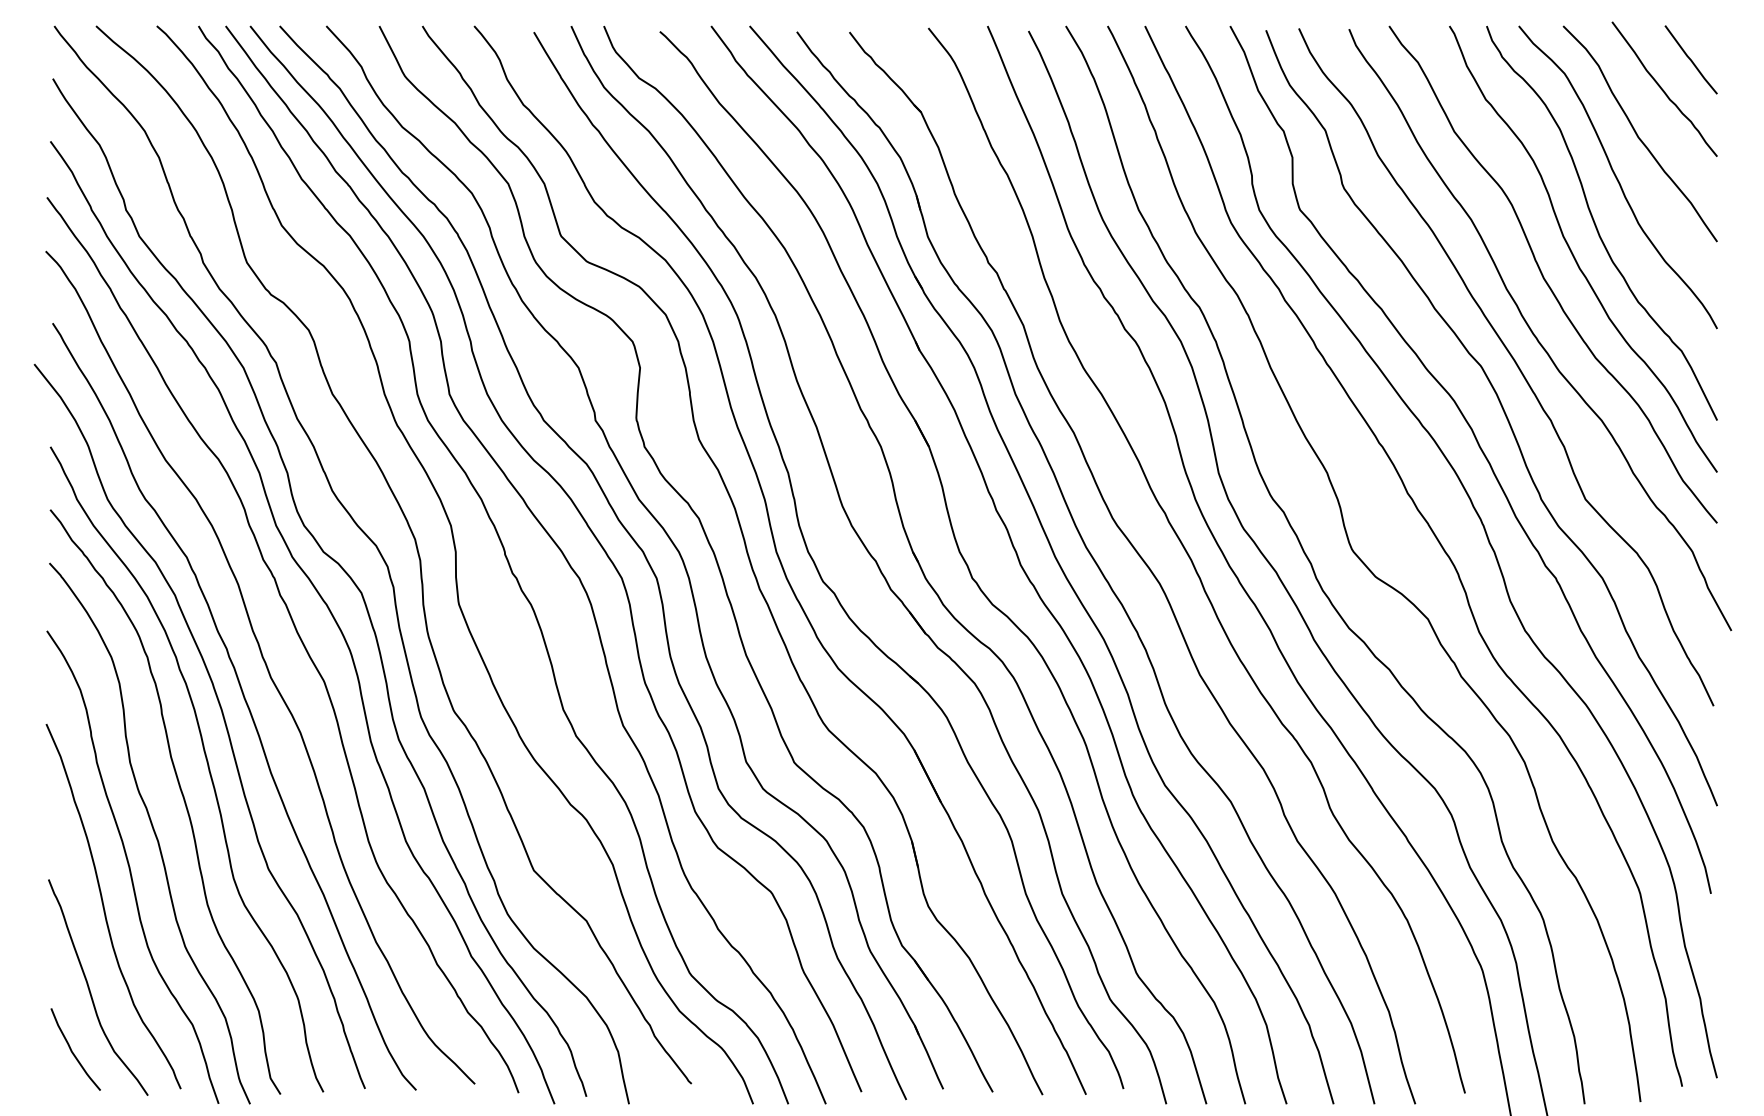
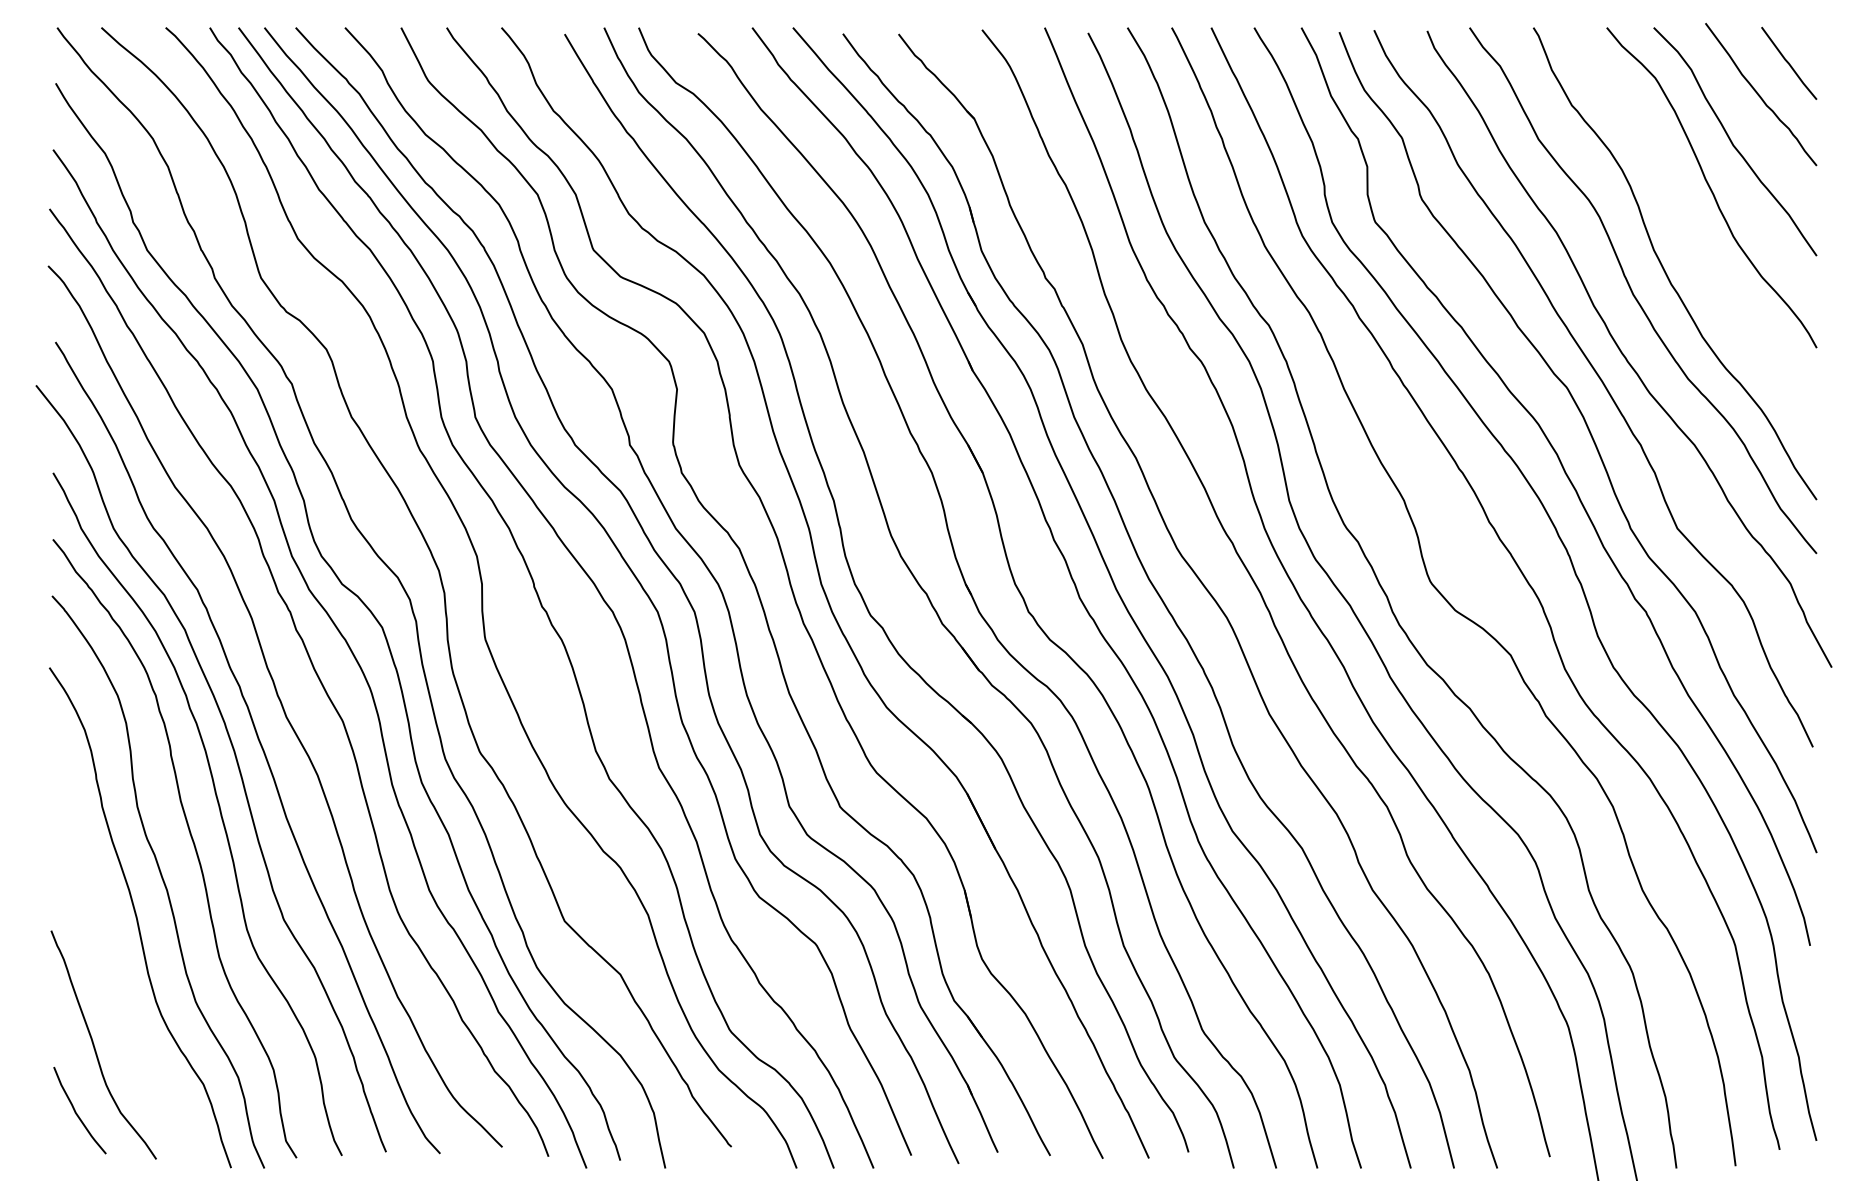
curve: (1596, 226) -> (1689, 239), removed
curve: (105, 910) -> (111, 963), removed

